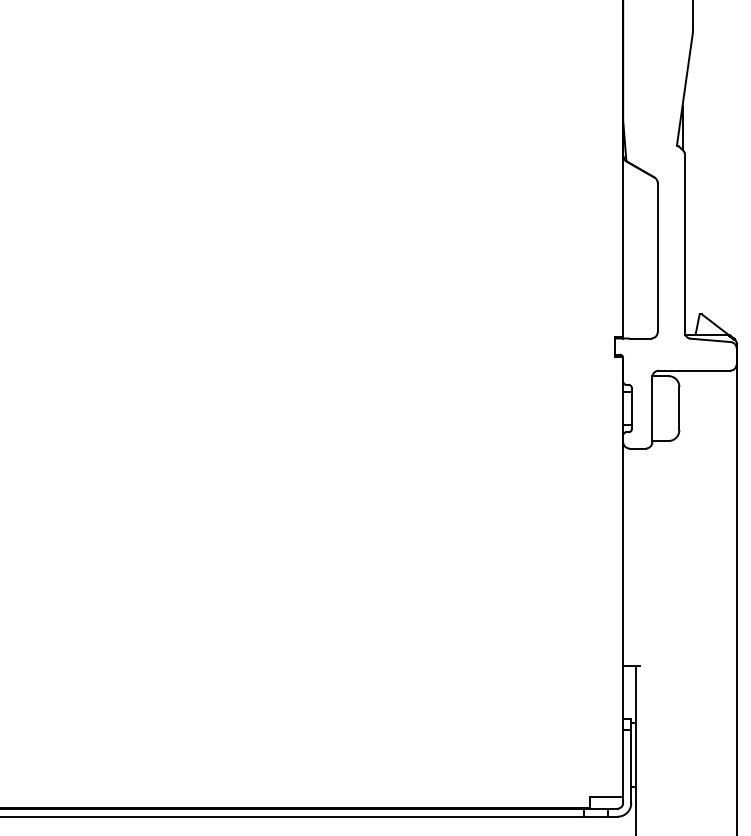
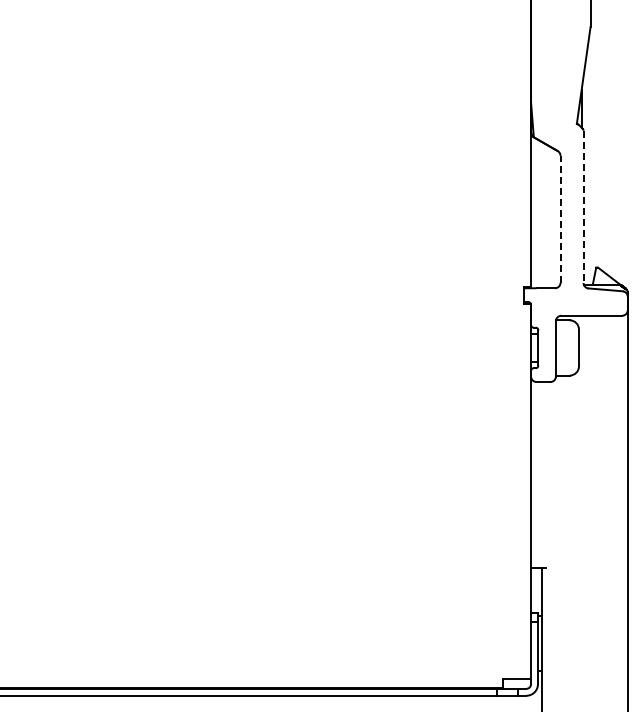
line: (684, 243) -> (583, 207), solid -> dashed
line: (657, 256) -> (560, 218), solid -> dashed

